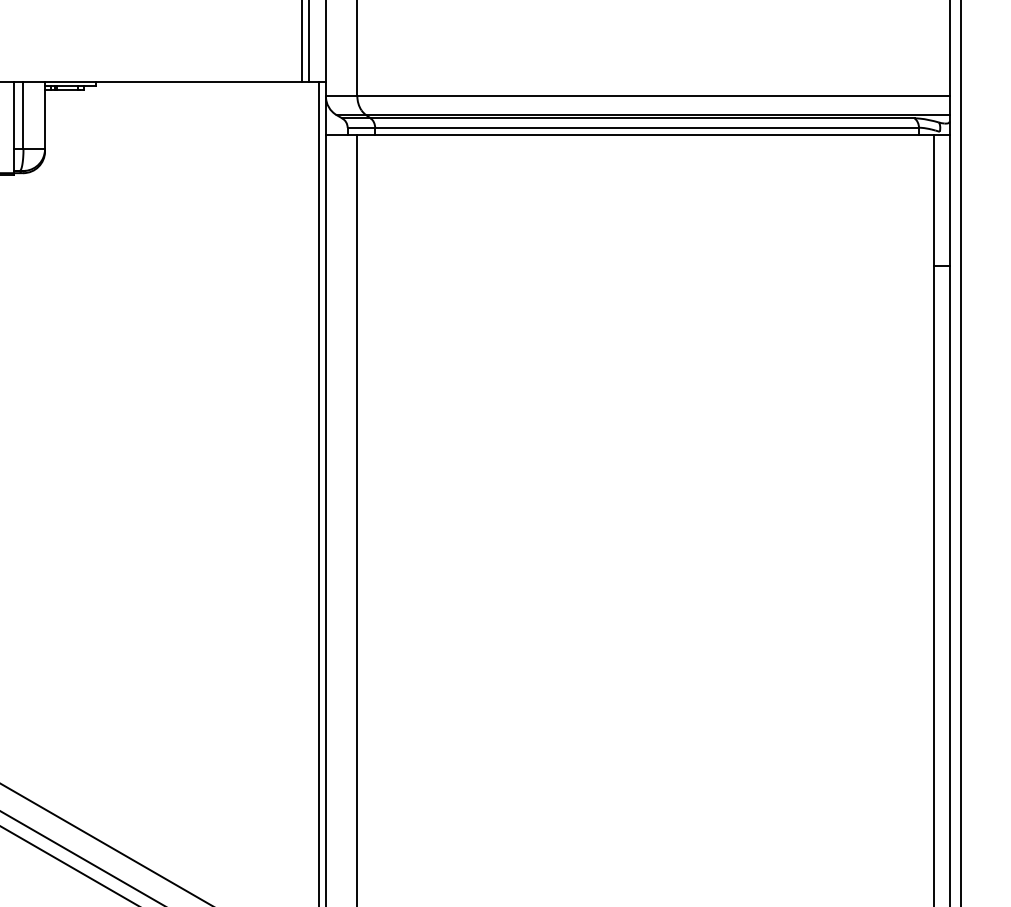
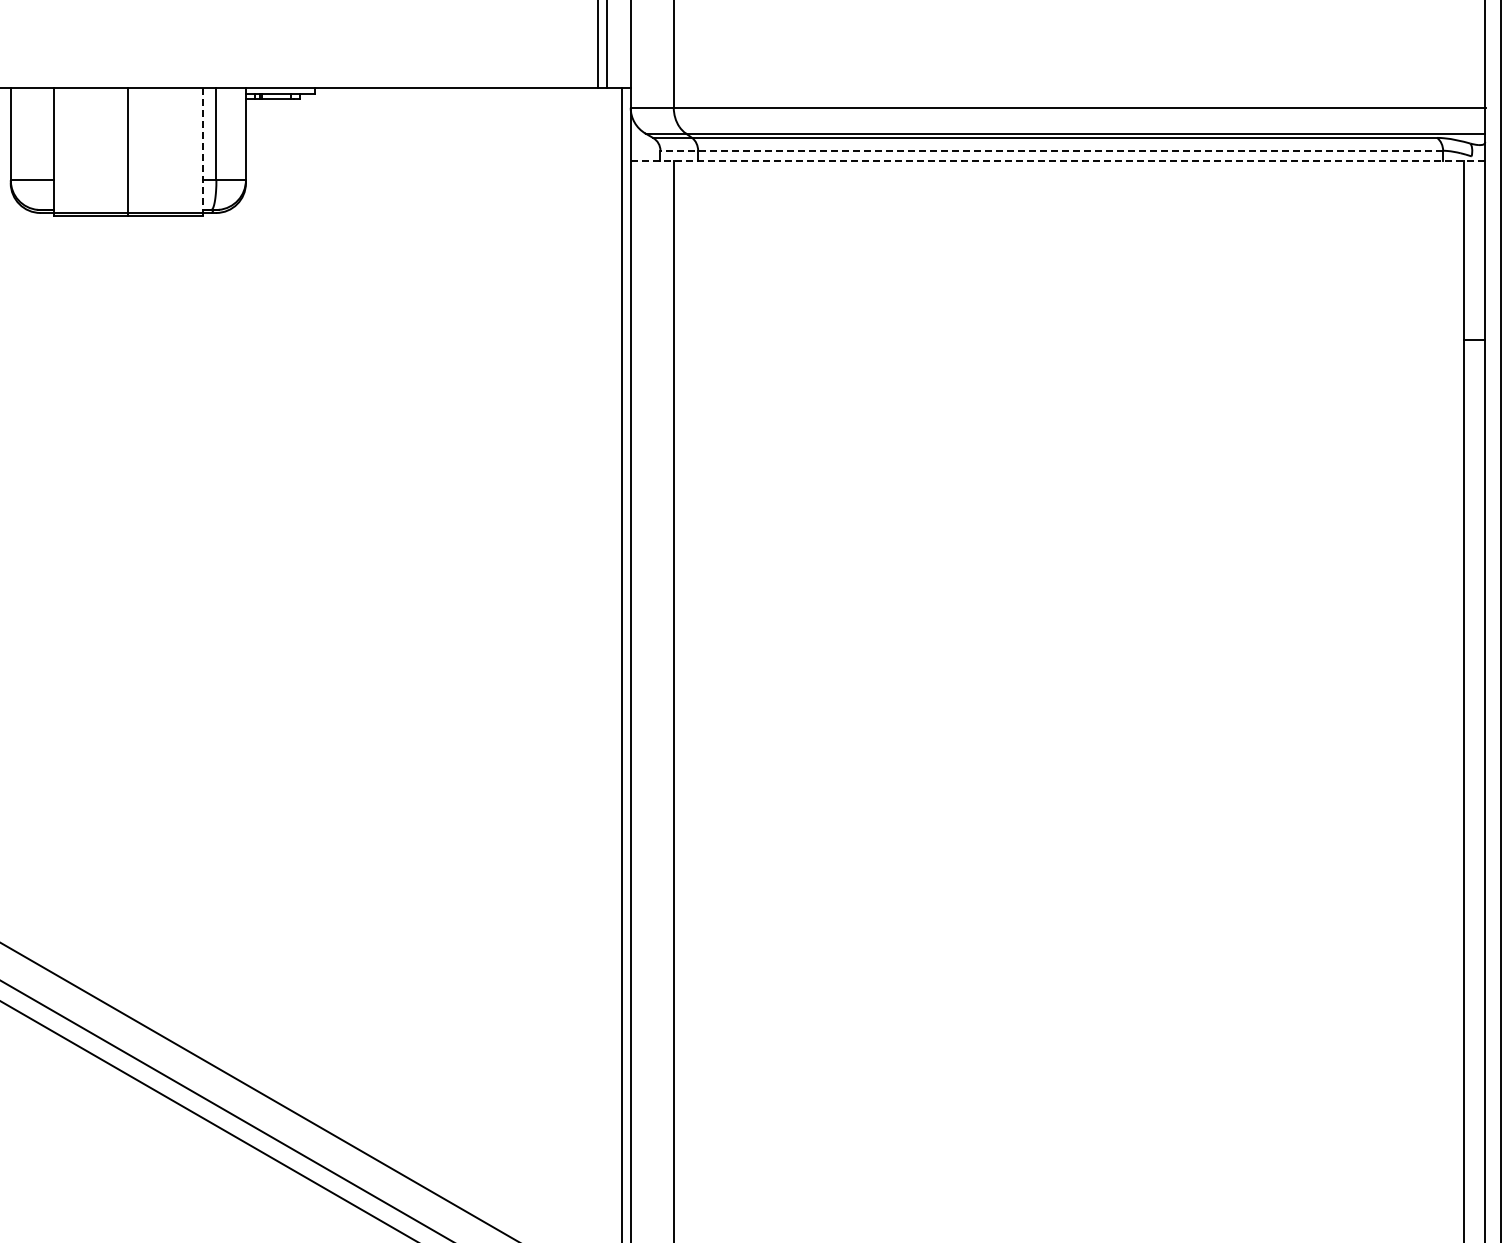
line: (633, 127) -> (1051, 150), solid -> dashed
line: (14, 129) -> (203, 152), solid -> dashed
line: (637, 134) -> (1057, 160), solid -> dashed

